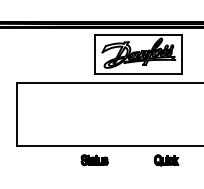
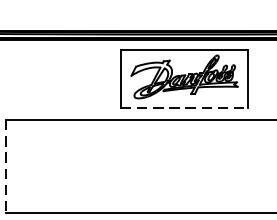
line: (139, 74) -> (185, 108), solid -> dashed
line: (16, 114) -> (5, 166), solid -> dashed

